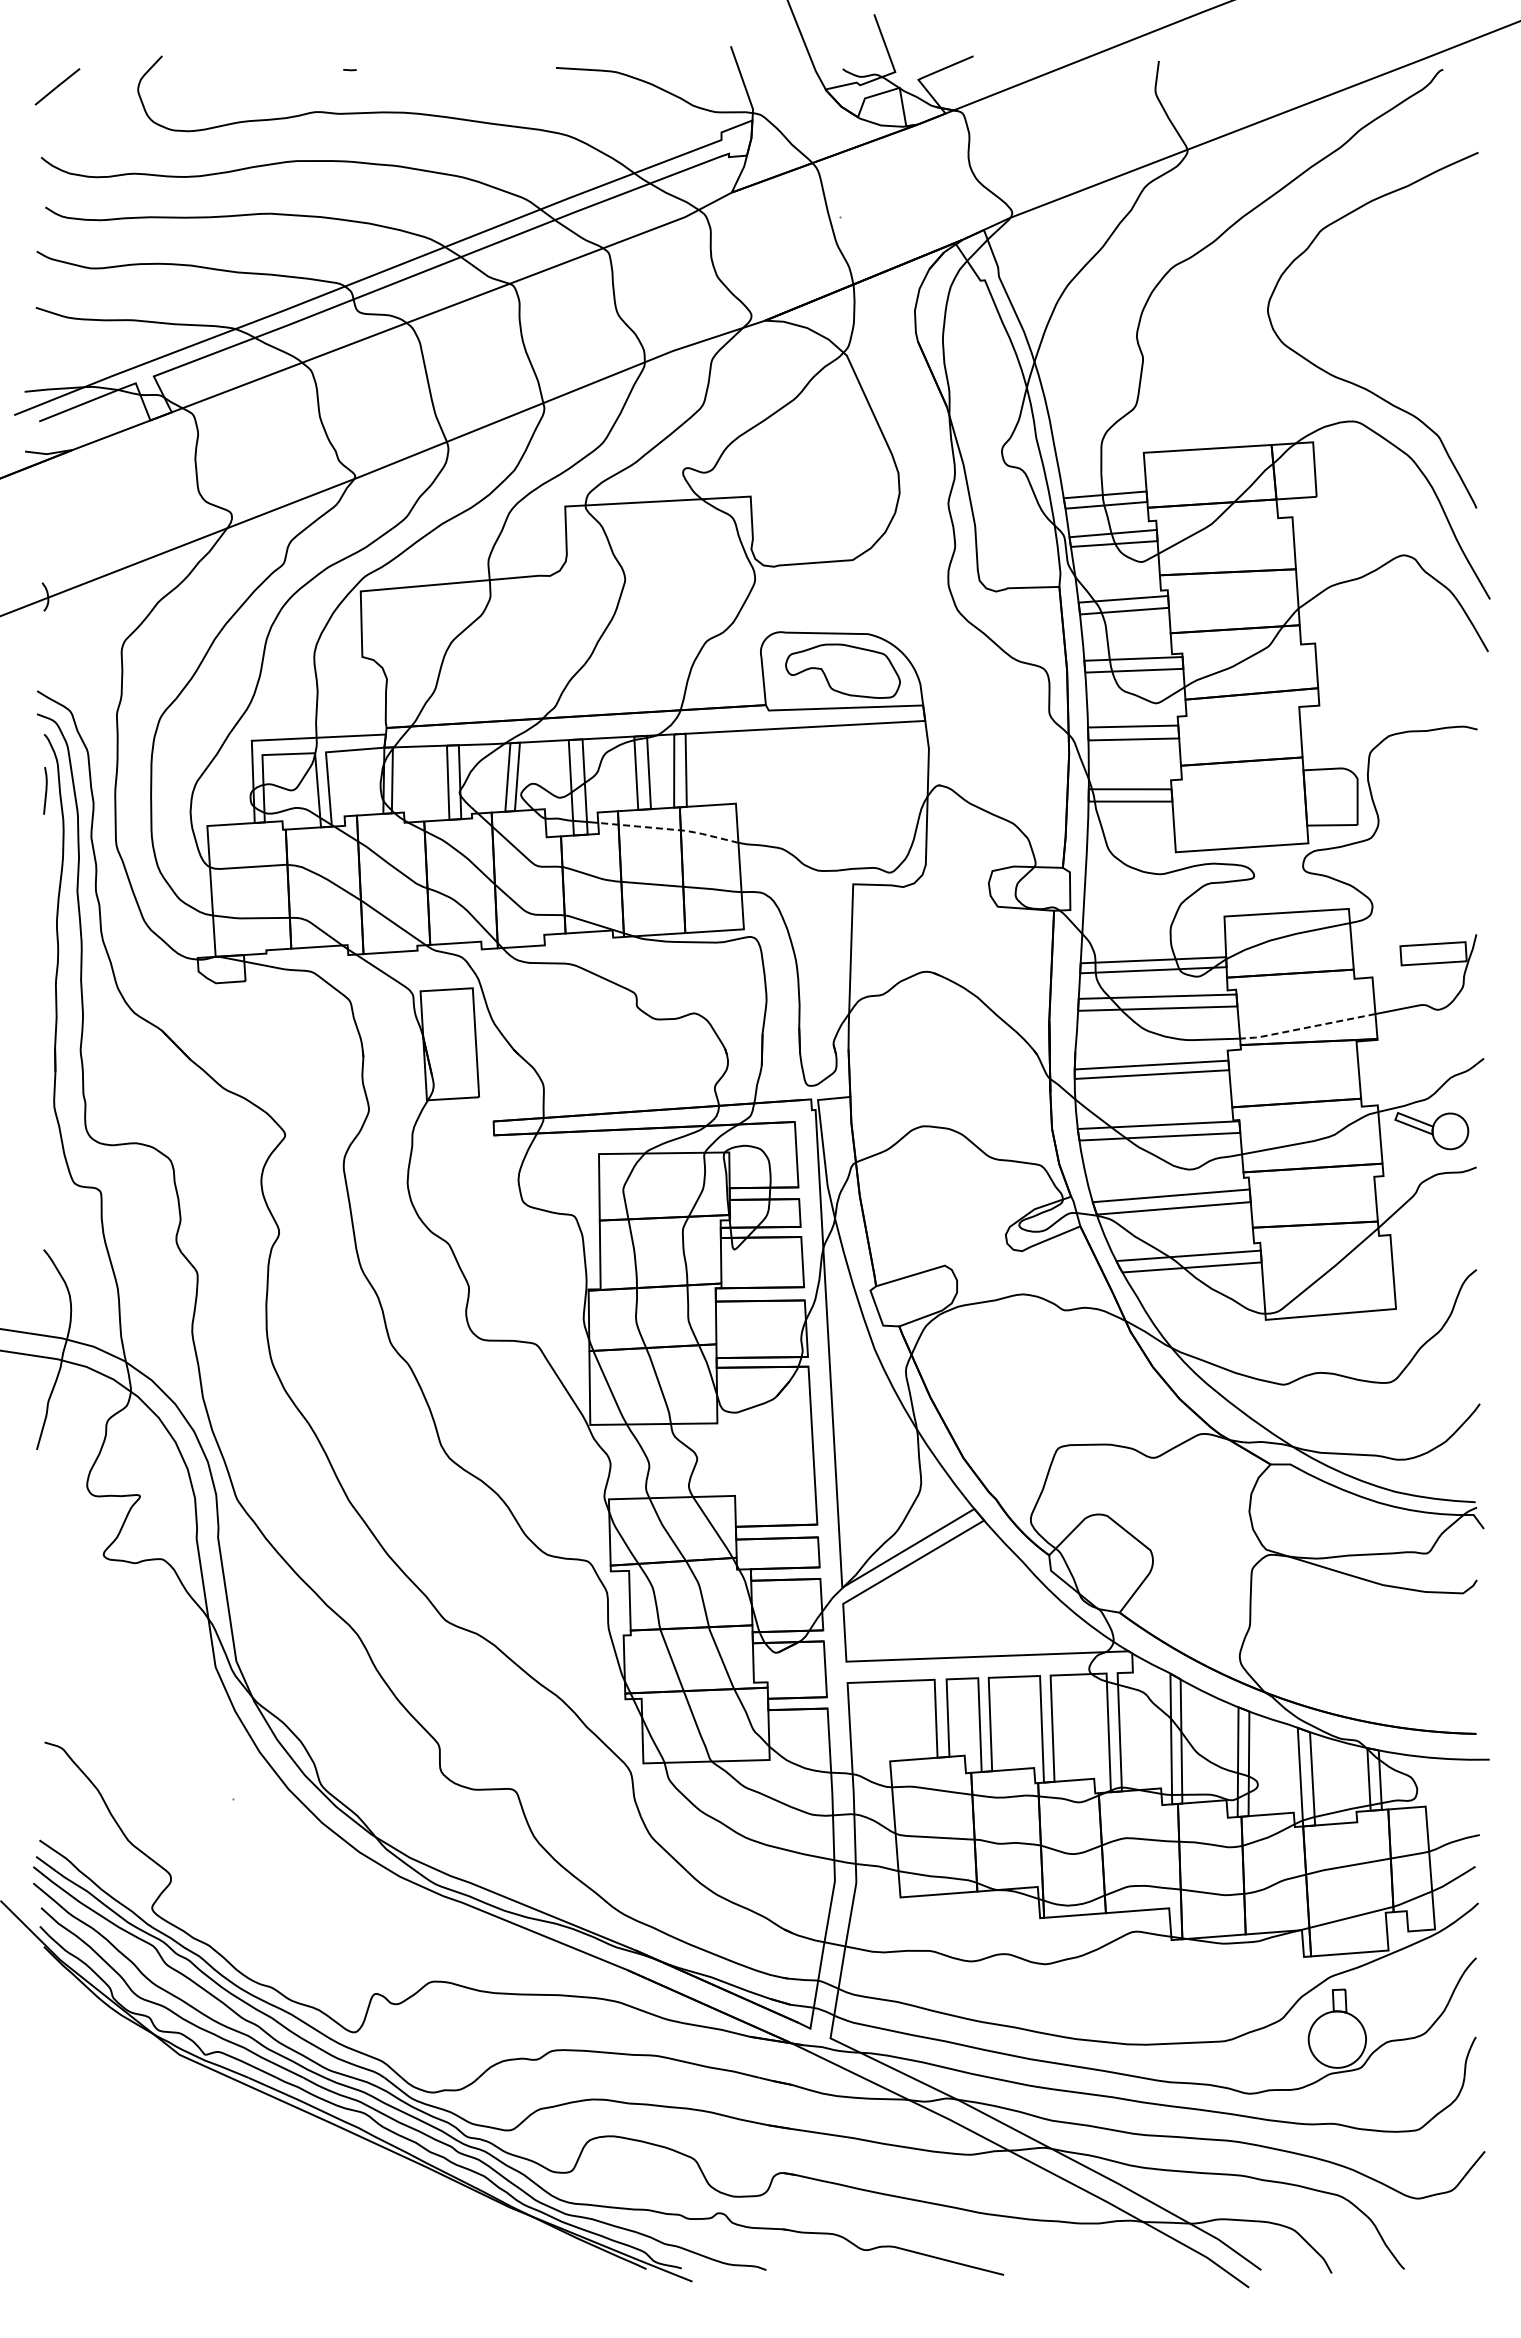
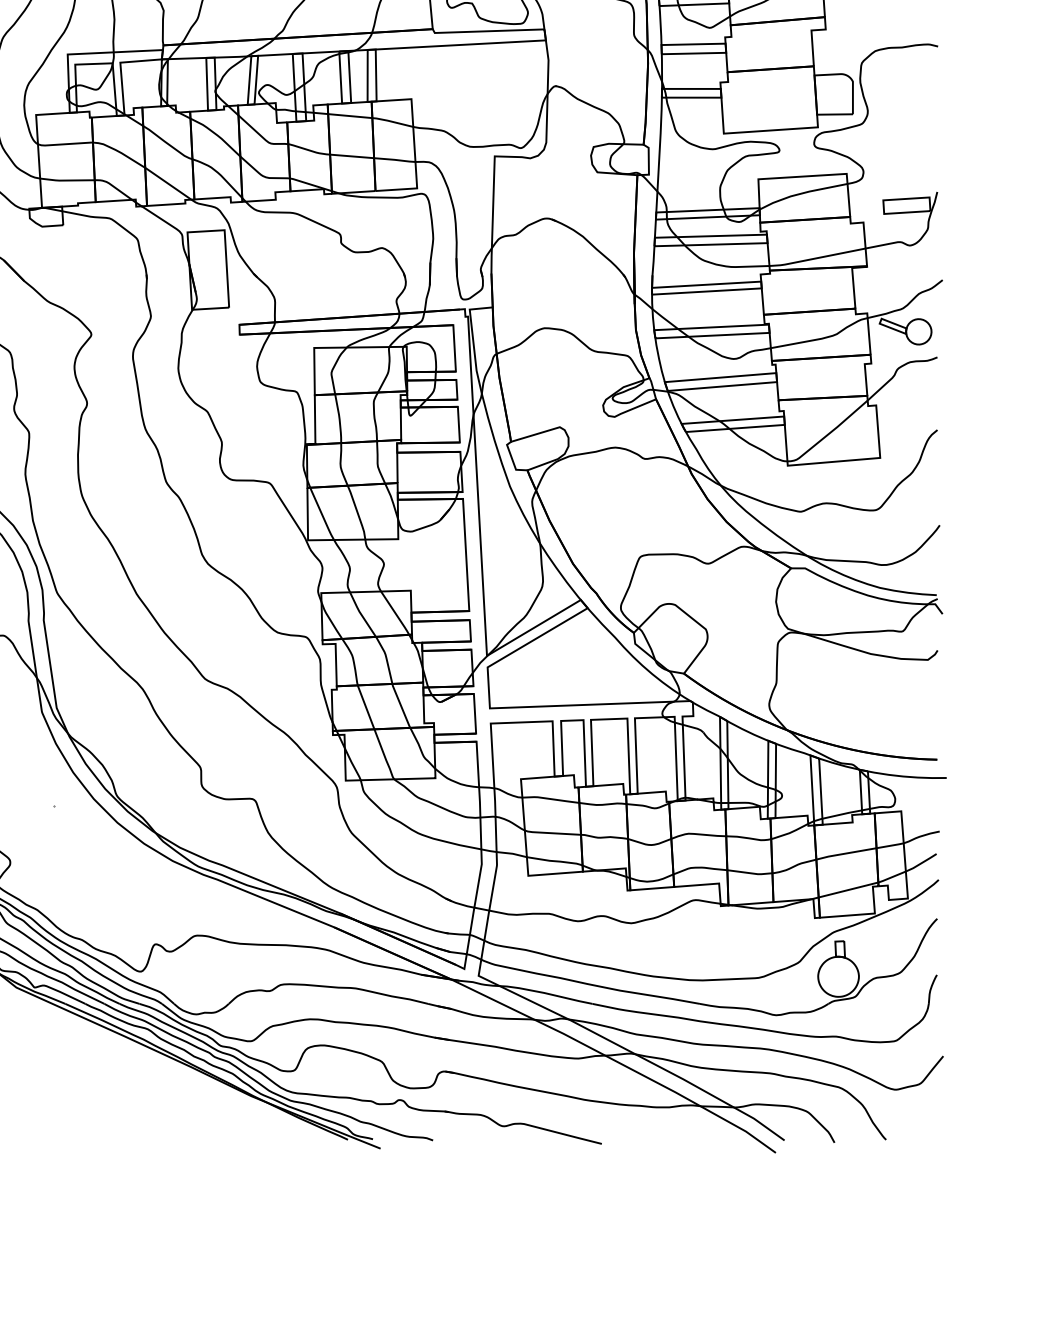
line: (669, 829) -> (364, 117), dashed -> solid
line: (1306, 1027) -> (816, 258), dashed -> solid

